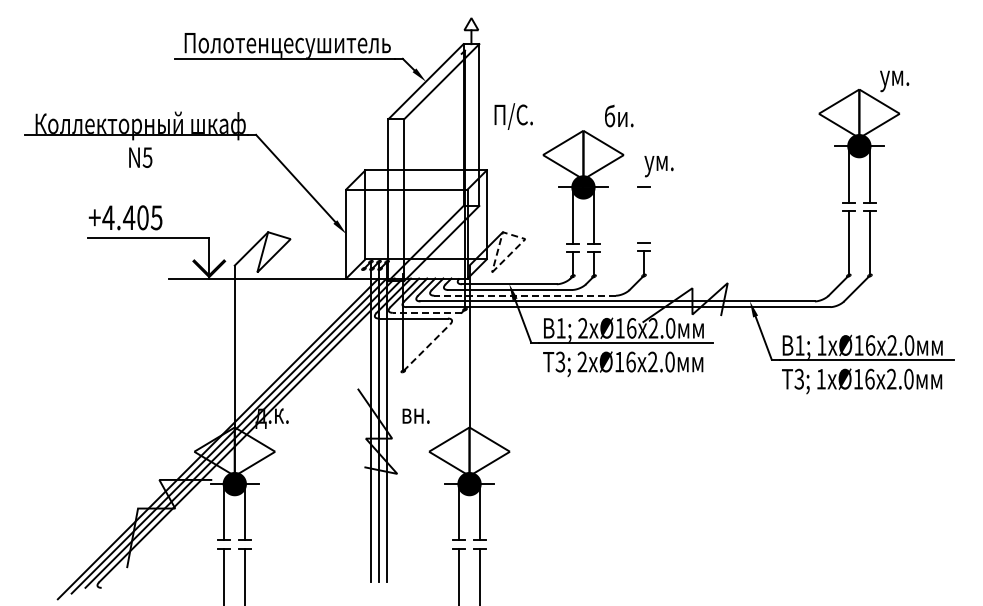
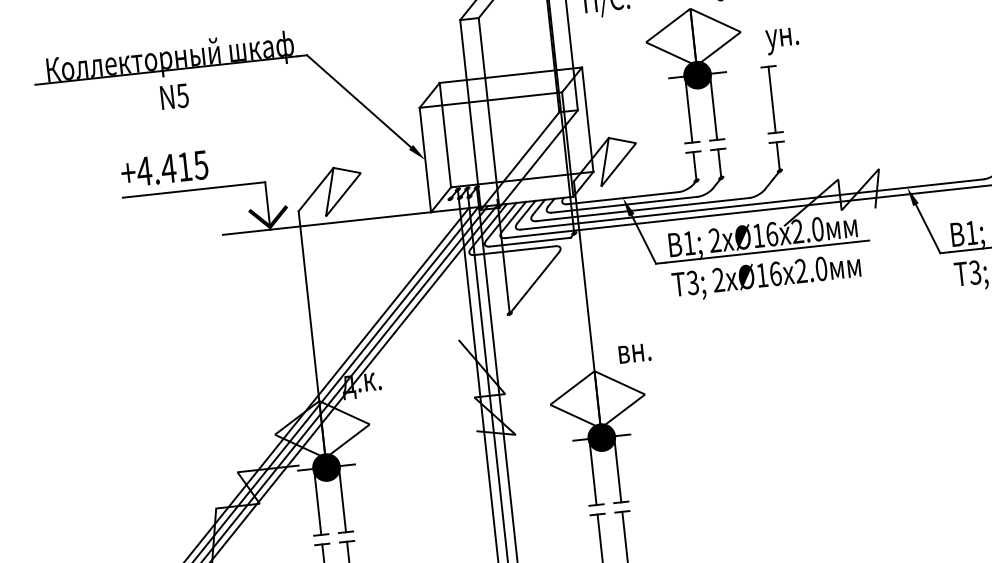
text: (665, 163) -> (790, 36), ум. -> ун.
line: (644, 214) -> (772, 99), added
text: (142, 217) -> (184, 166), +4.405 -> +4.415
line: (516, 236) -> (625, 141), dashed -> solid
line: (525, 295) -> (643, 209), dashed -> solid
line: (426, 312) -> (529, 241), dashed -> solid
line: (427, 347) -> (535, 282), dashed -> solid
text: (415, 415) -> (634, 352), moved

